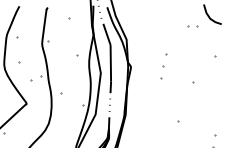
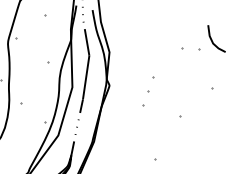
part: (192, 26) -> (190, 49), size x1.6

